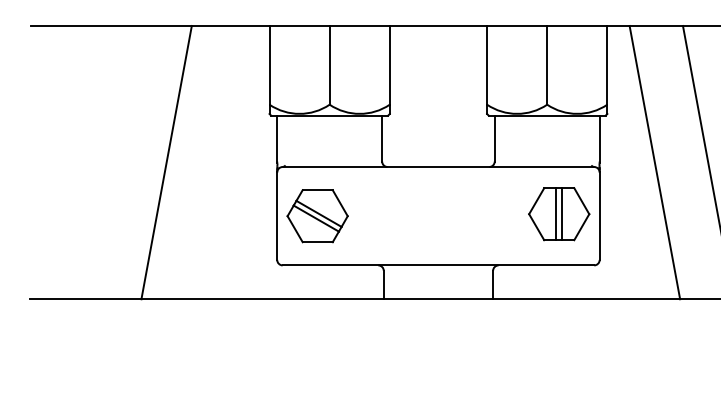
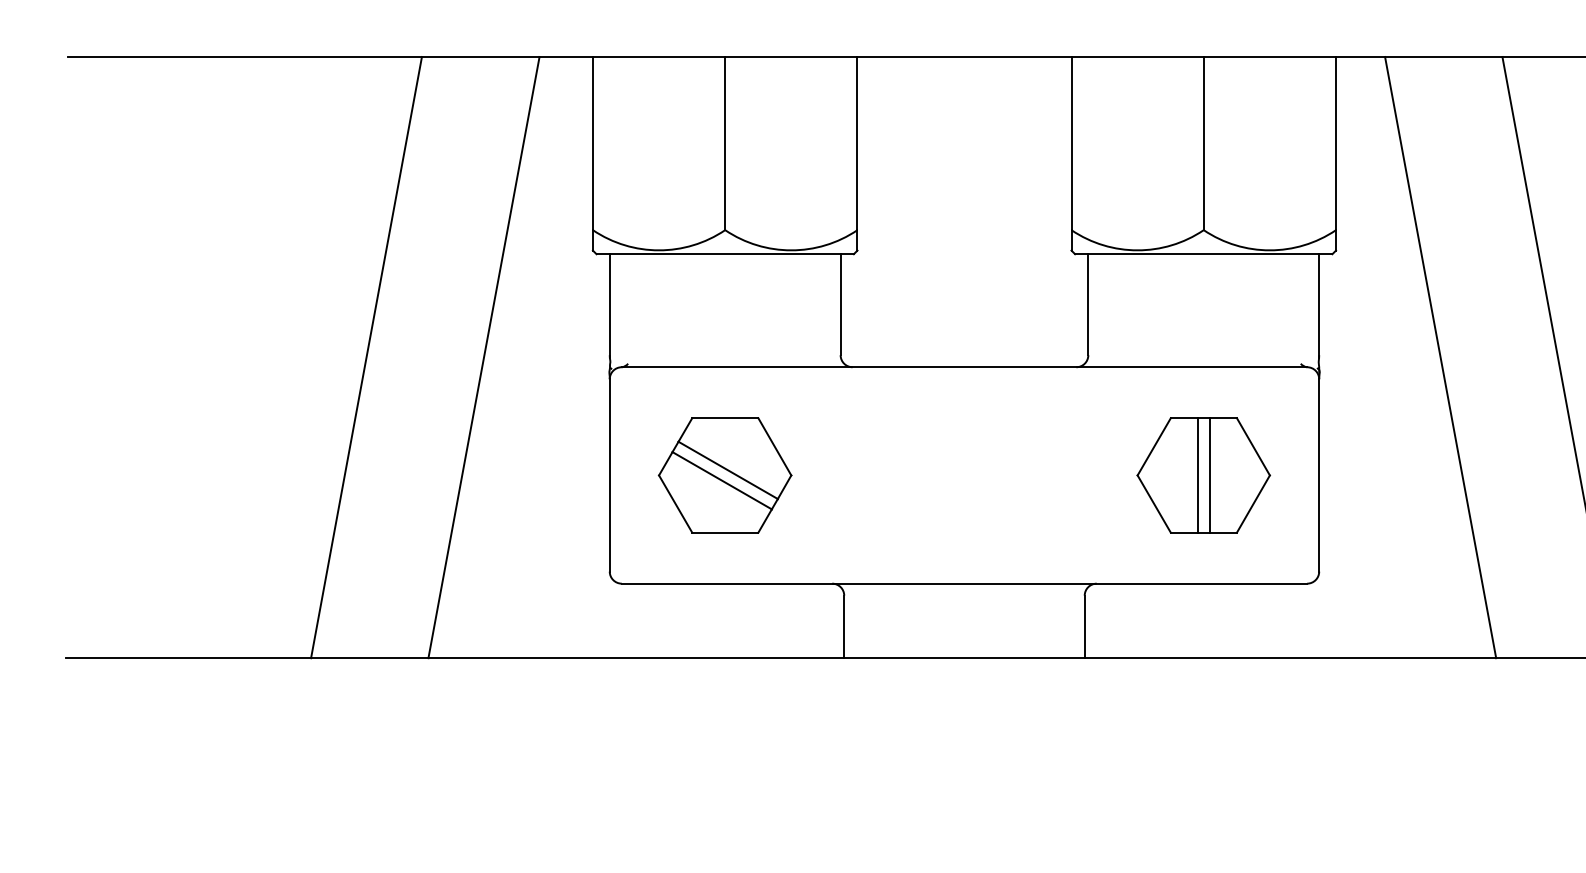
line: (219, 162) -> (482, 357), added
part: (559, 214) -> (1204, 476), moved
part: (317, 216) -> (724, 476), moved

